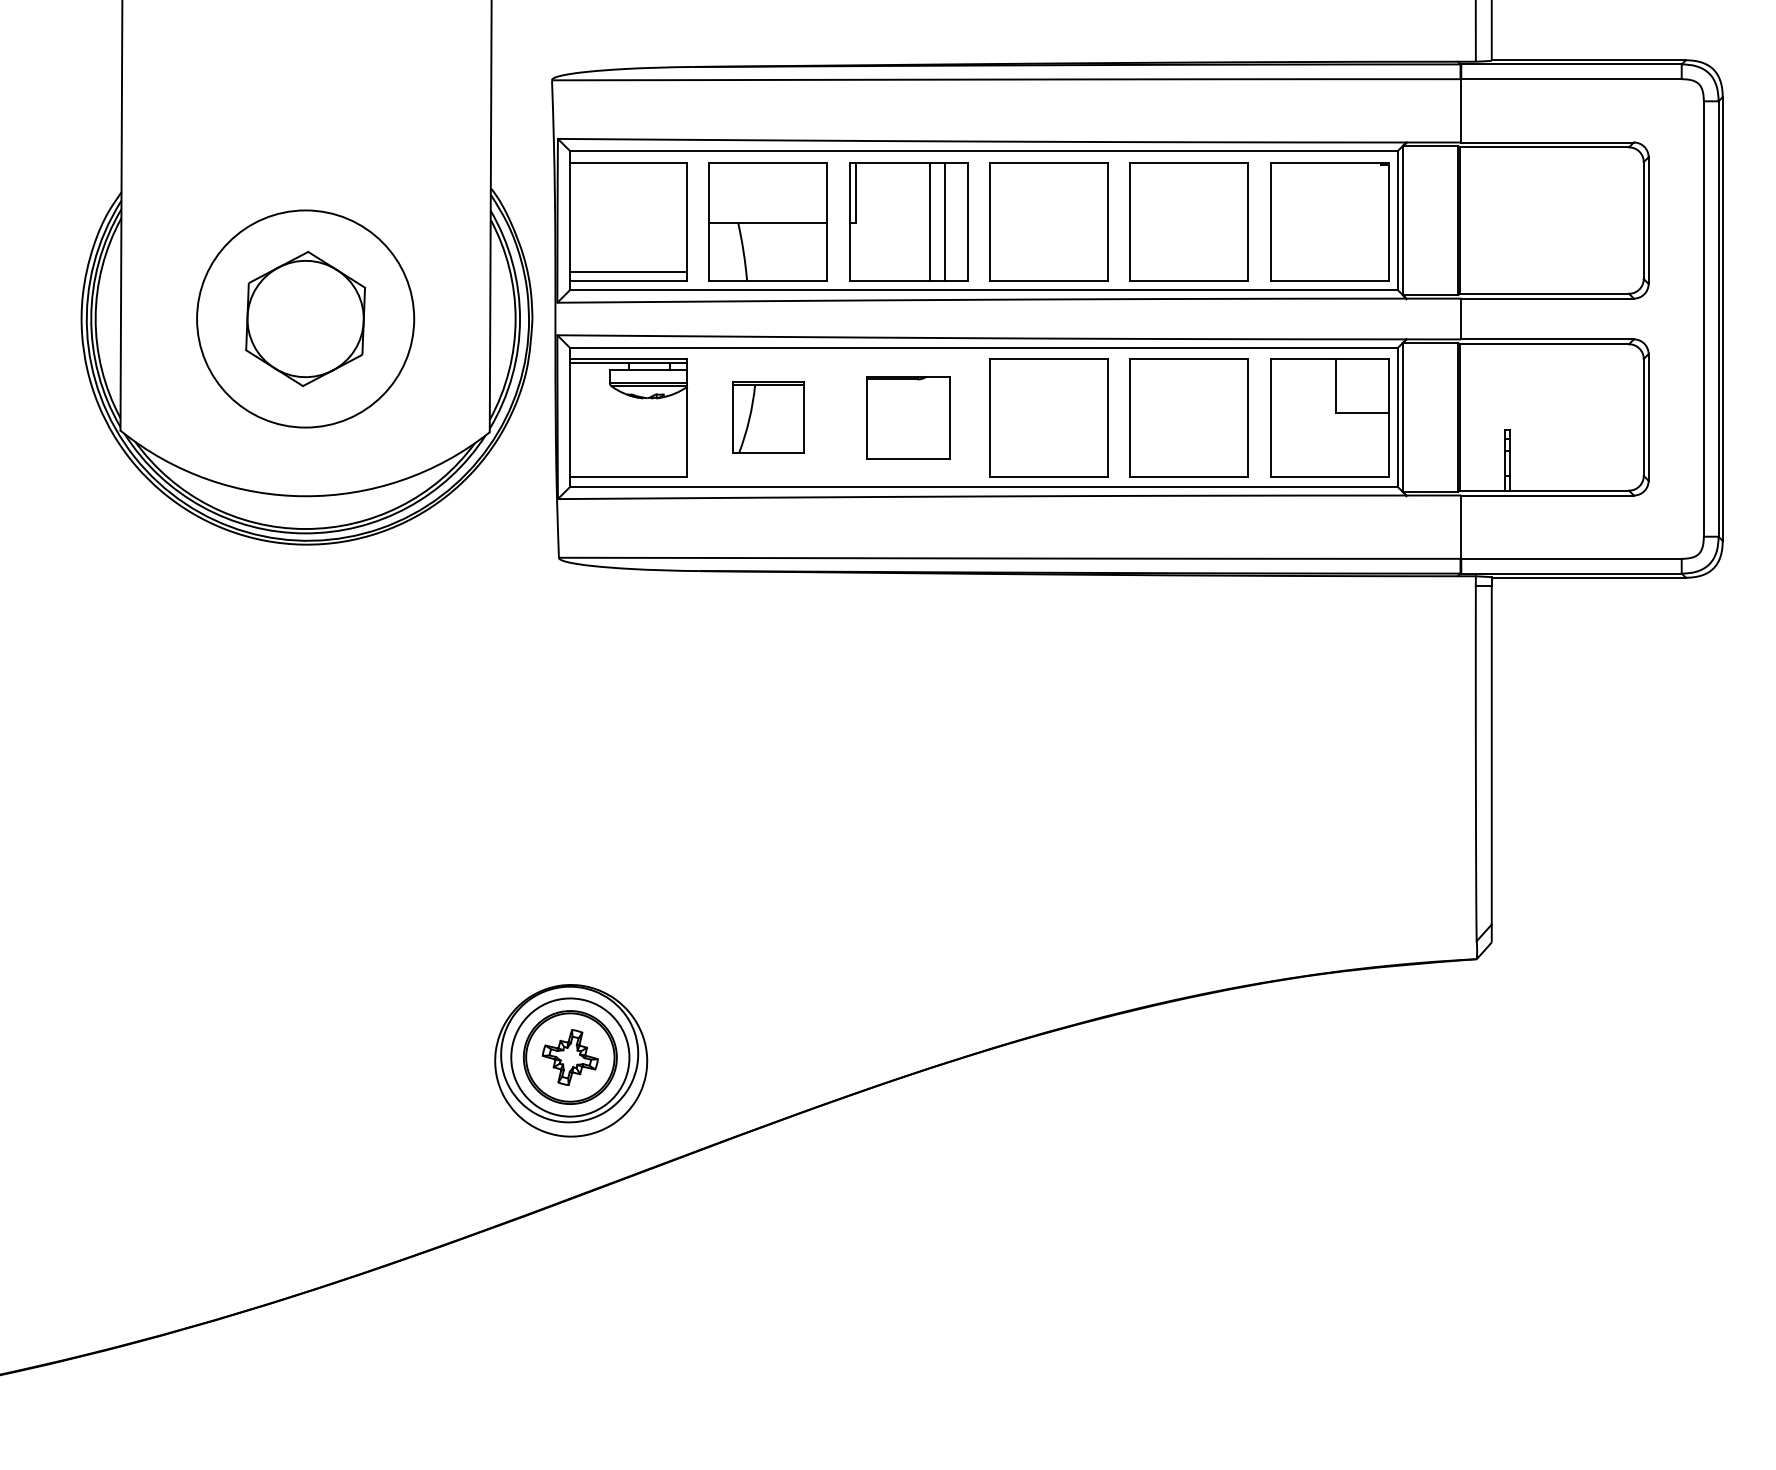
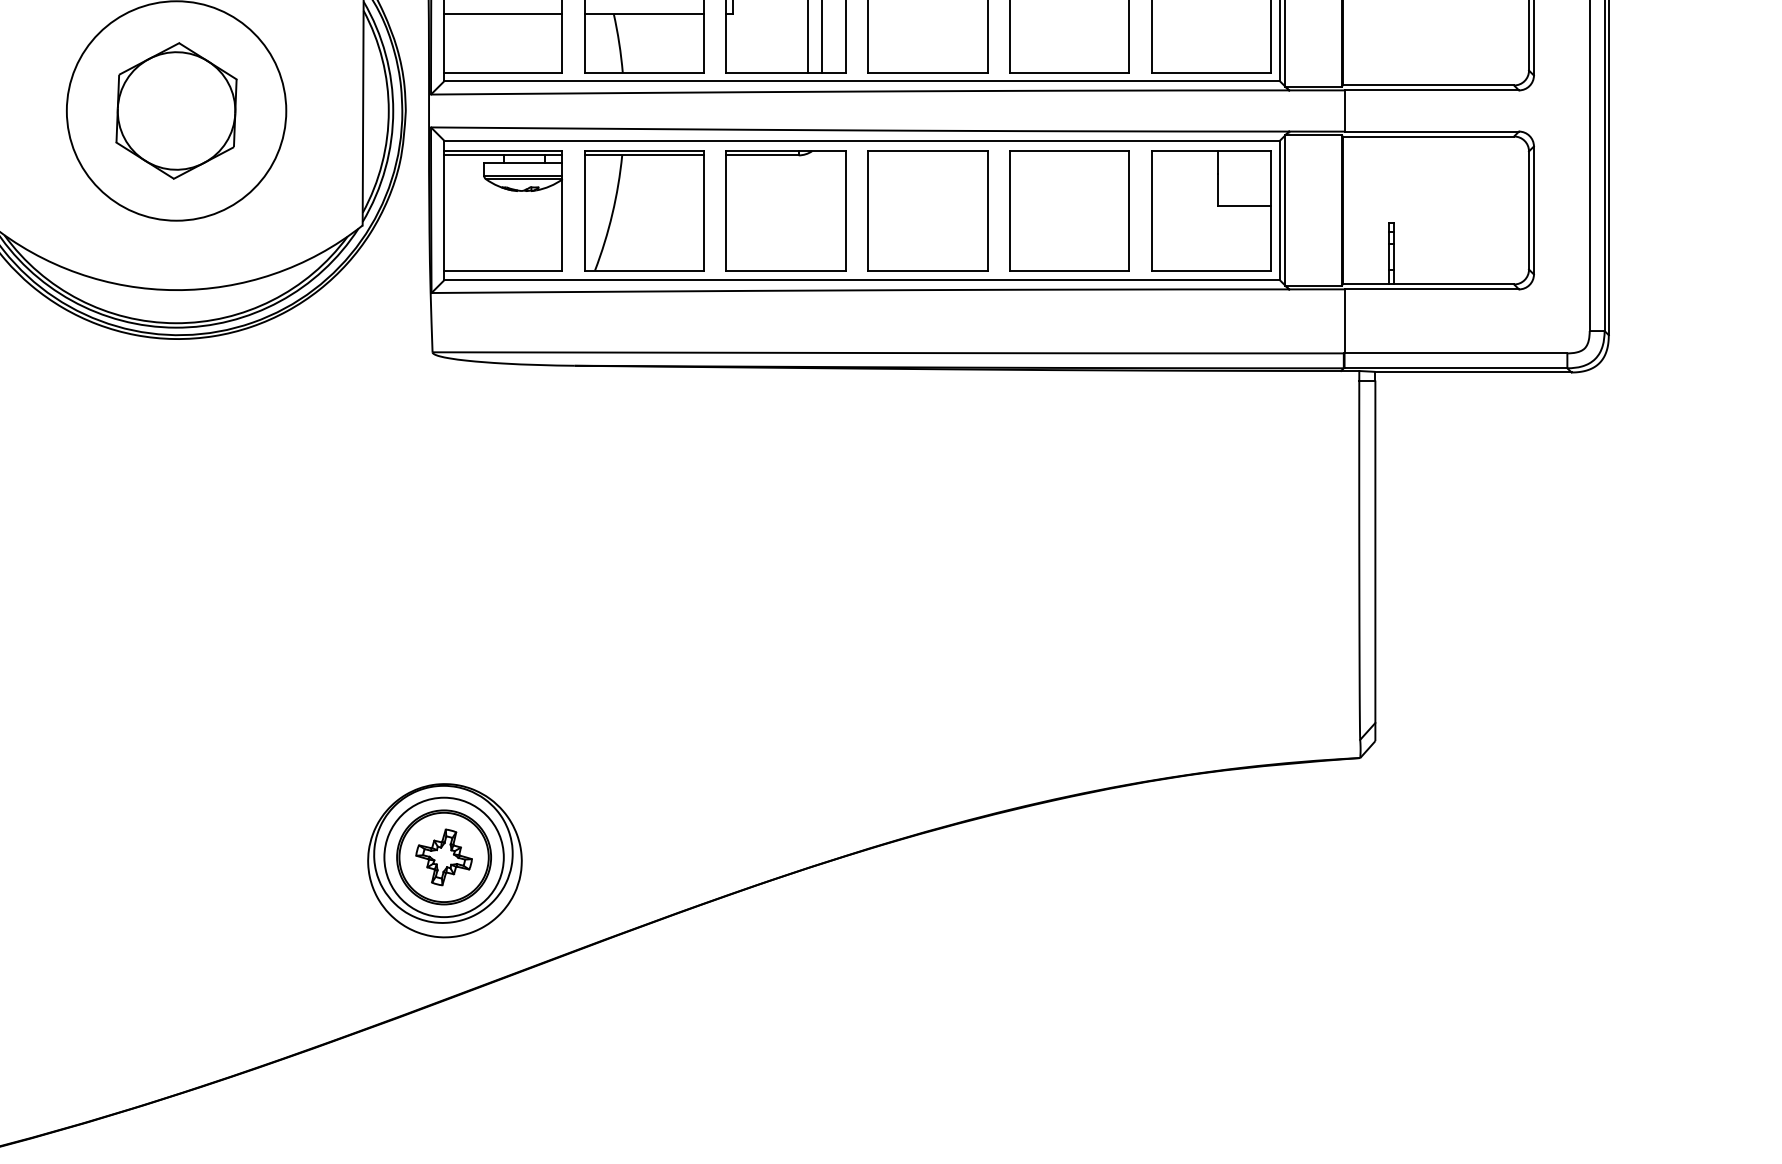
line: (628, 271) -> (502, 13), moved
part: (767, 417) -> (643, 210), size x1.67
part: (908, 417) -> (785, 210), size x1.43

